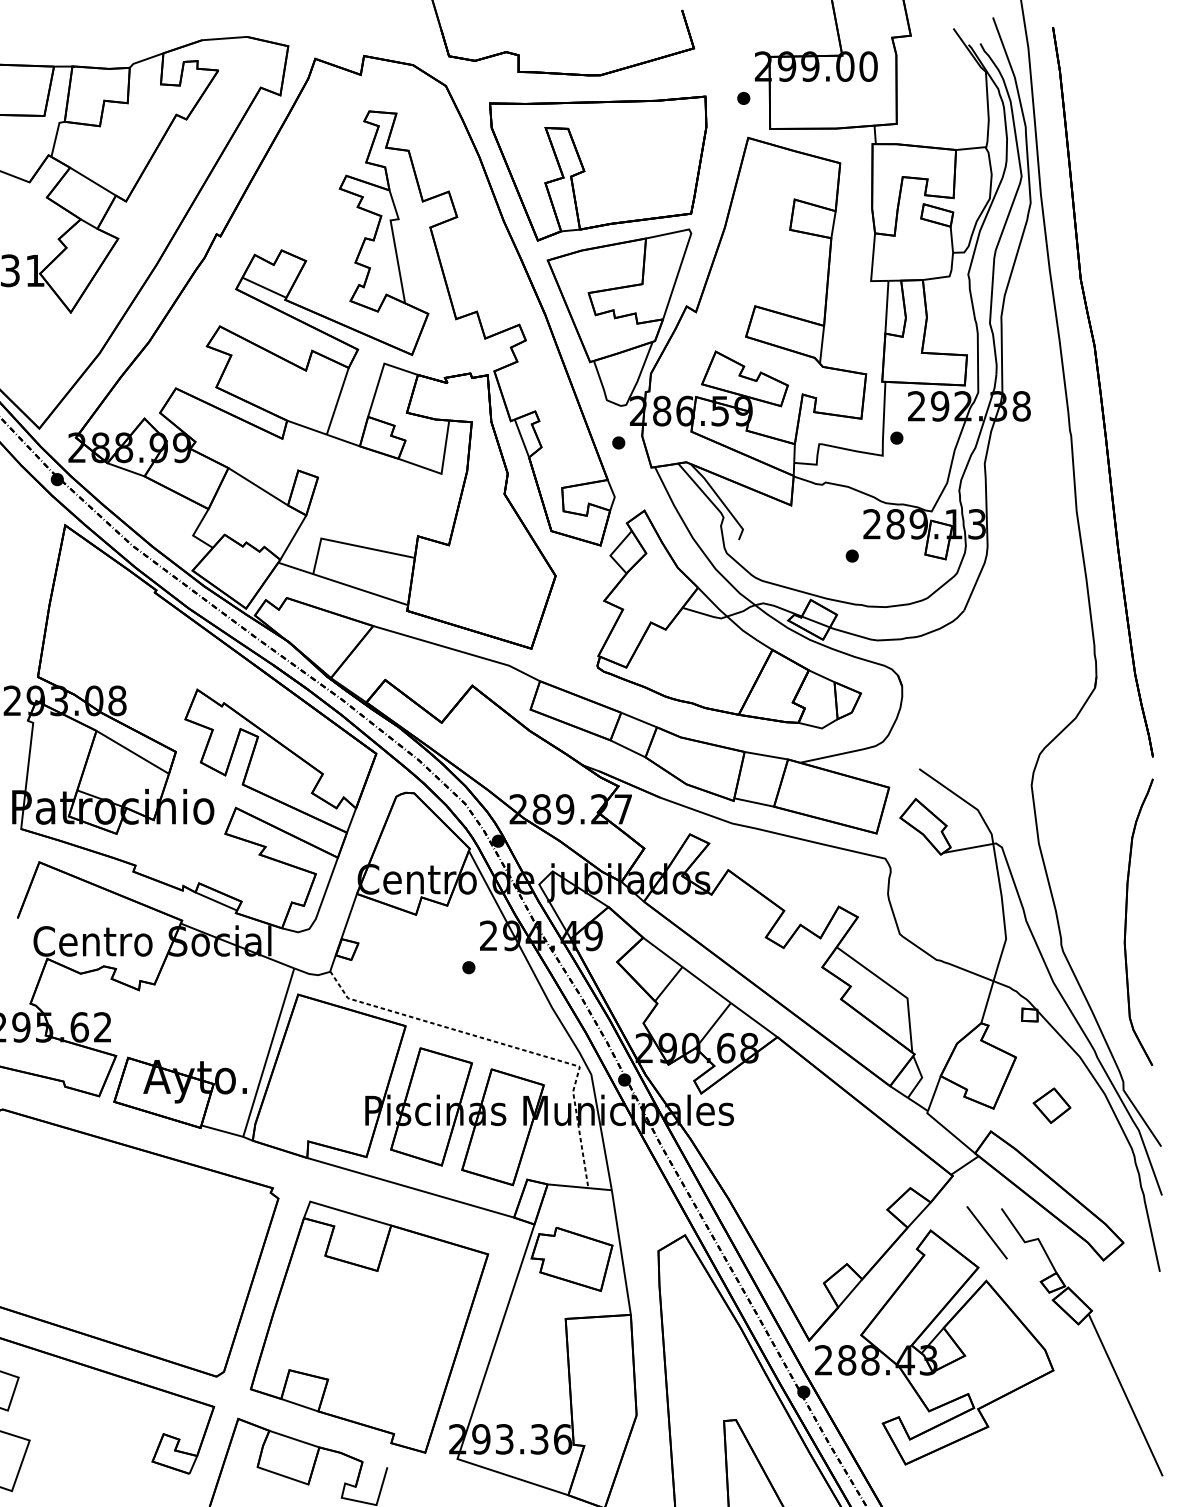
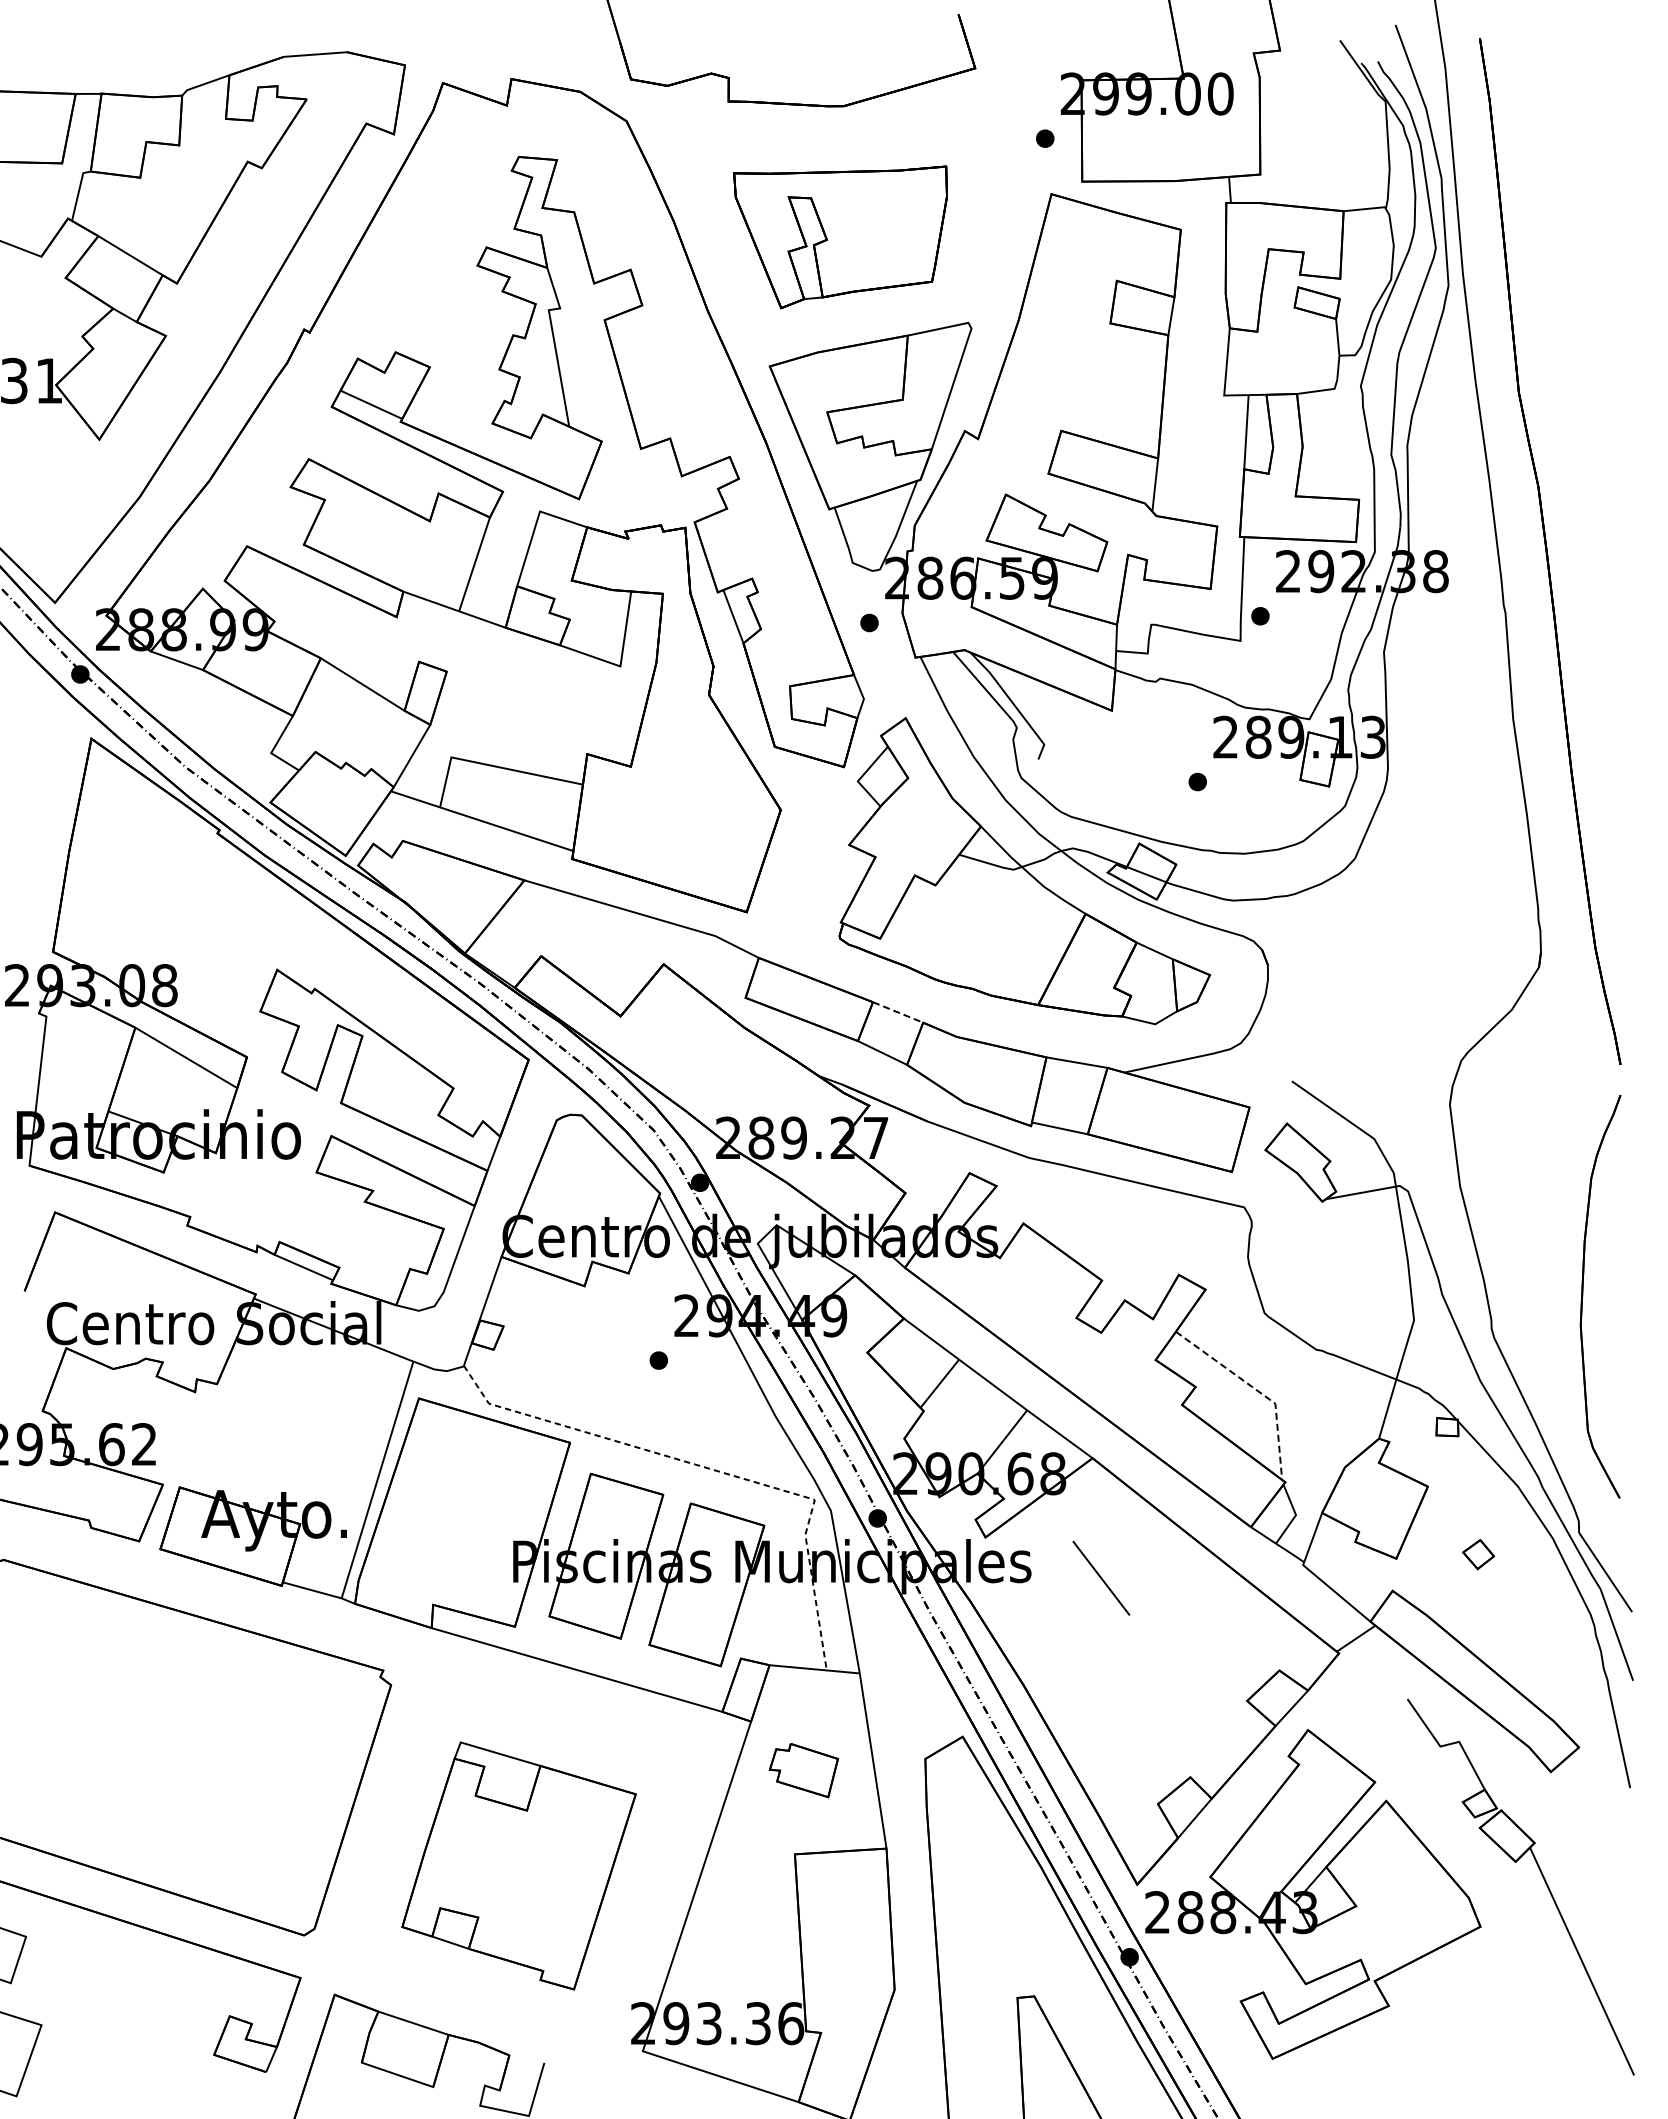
part: (598, 168) -> (840, 237), size x0.7
line: (639, 720) -> (898, 1012), solid -> dashed
line: (894, 988) -> (1257, 1390), solid -> dashed
part: (1051, 1105) -> (1478, 1554), size x0.6
line: (987, 1232) -> (1101, 1577), moved
part: (571, 1259) -> (803, 1770), size x0.6
part: (369, 1326) -> (518, 1865), size x0.7

